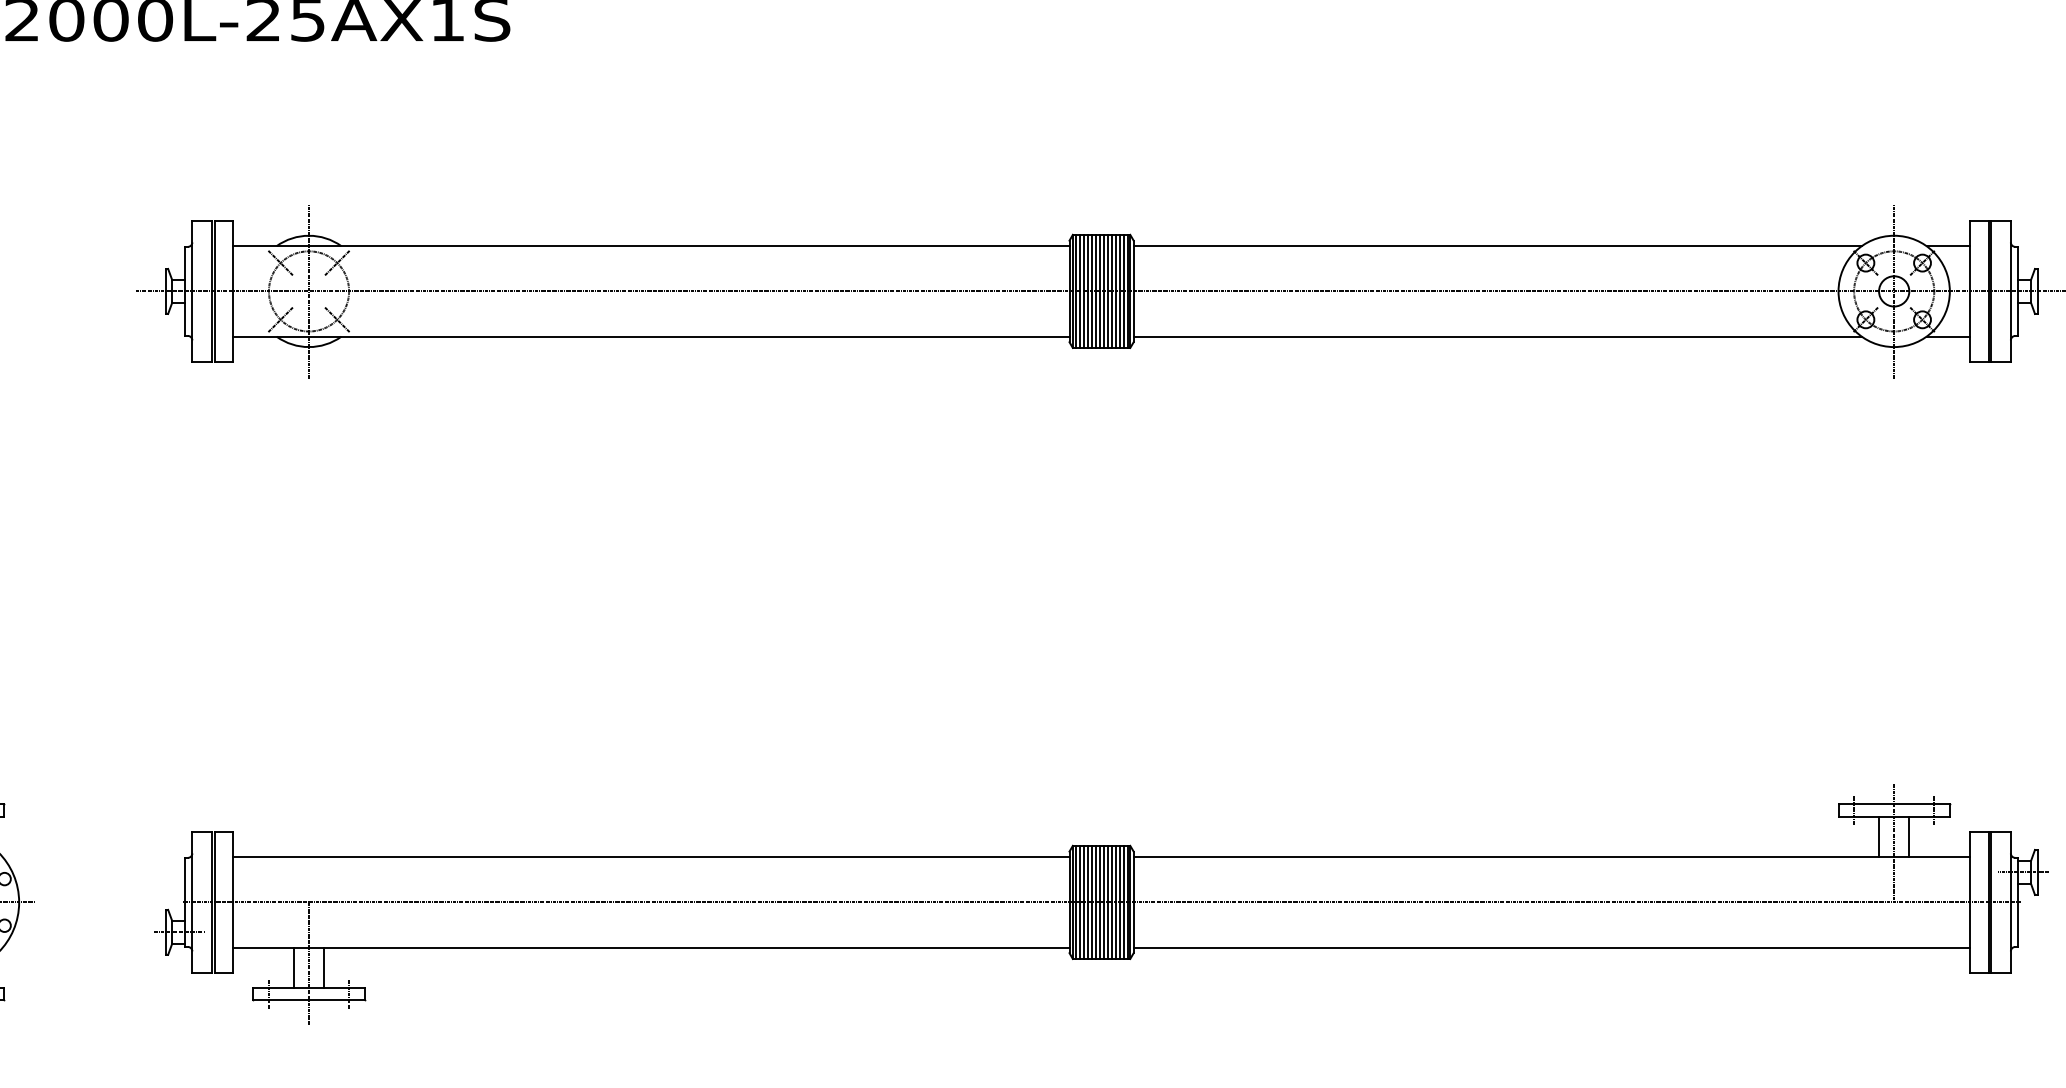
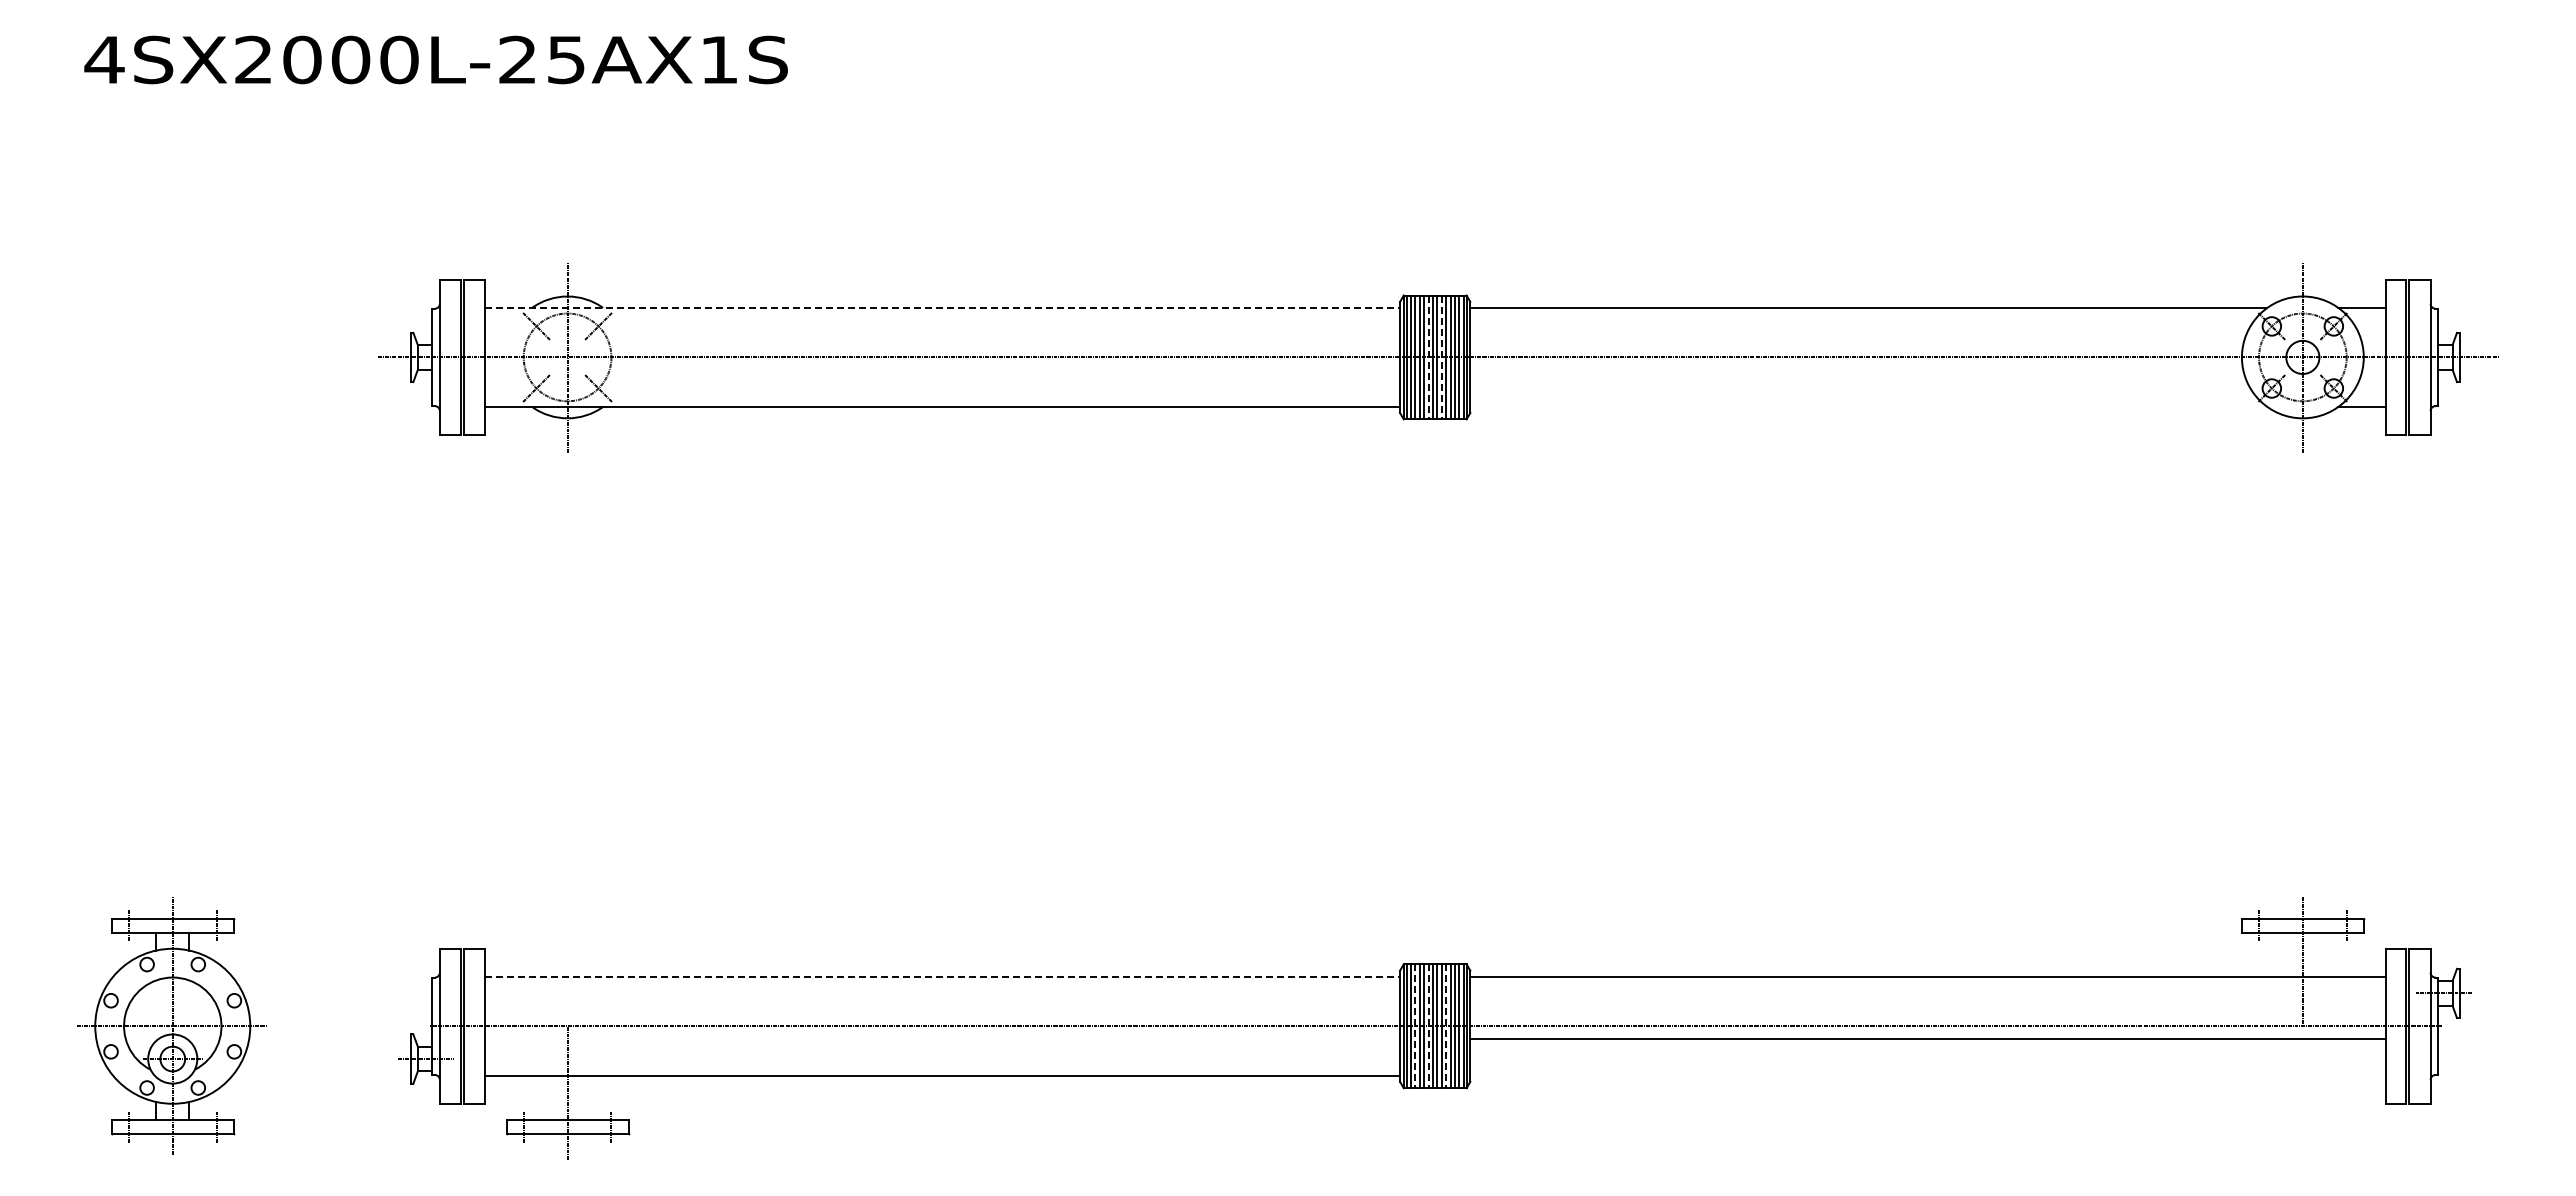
line: (651, 245) -> (942, 307), solid -> dashed
line: (1095, 291) -> (1428, 357), solid -> dashed
line: (1107, 291) -> (1441, 357), solid -> dashed
line: (1497, 336) -> (1868, 406), removed
line: (1879, 836) -> (2286, 954), removed
line: (1909, 836) -> (2319, 954), removed
line: (651, 856) -> (942, 976), solid -> dashed
line: (1083, 902) -> (1415, 1026), solid -> dashed
line: (1095, 902) -> (1428, 1026), solid -> dashed
line: (1111, 902) -> (1446, 1026), solid -> dashed
line: (1551, 947) -> (1927, 1038), moved
line: (294, 967) -> (551, 1097), removed
line: (324, 967) -> (584, 1097), removed

